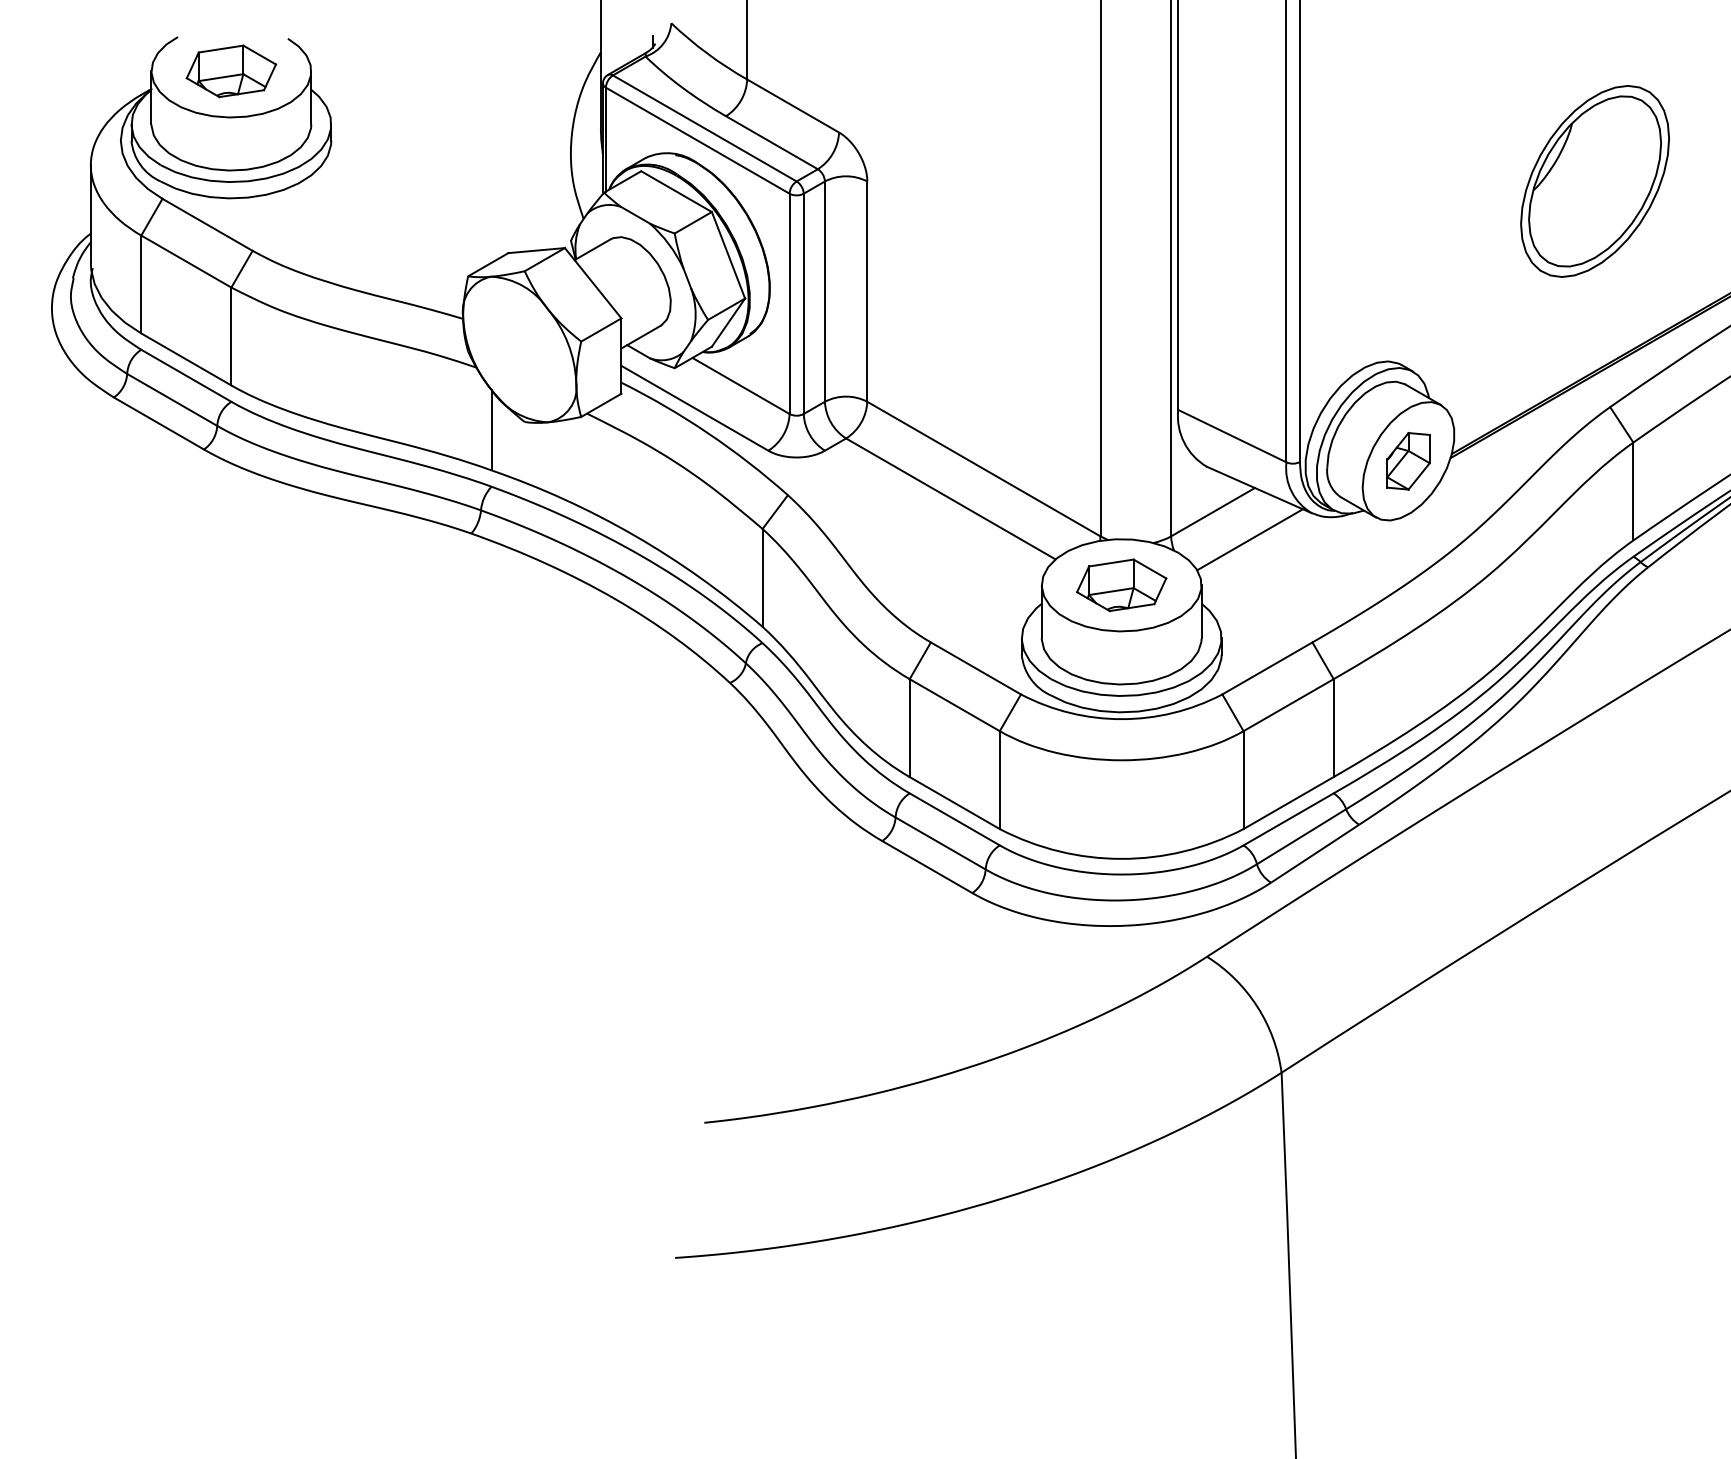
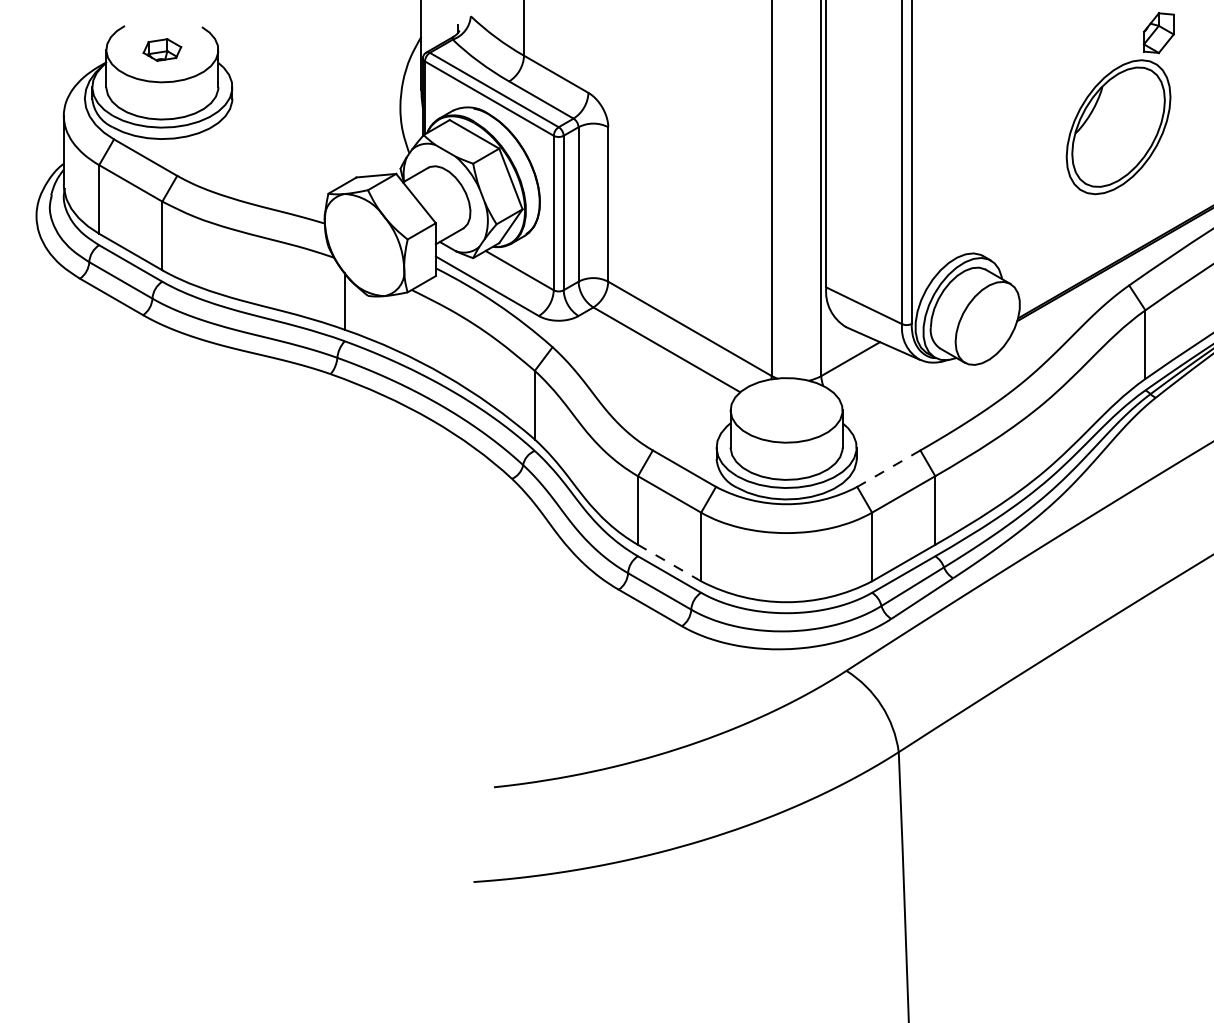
part: (231, 71) -> (162, 50), size x0.6
part: (1408, 461) -> (1158, 33), moved
line: (1249, 539) -> (876, 378), removed
part: (1121, 585) -> (786, 410), removed
line: (1266, 668) -> (888, 468), solid -> dashed
line: (954, 802) -> (669, 562), solid -> dashed

